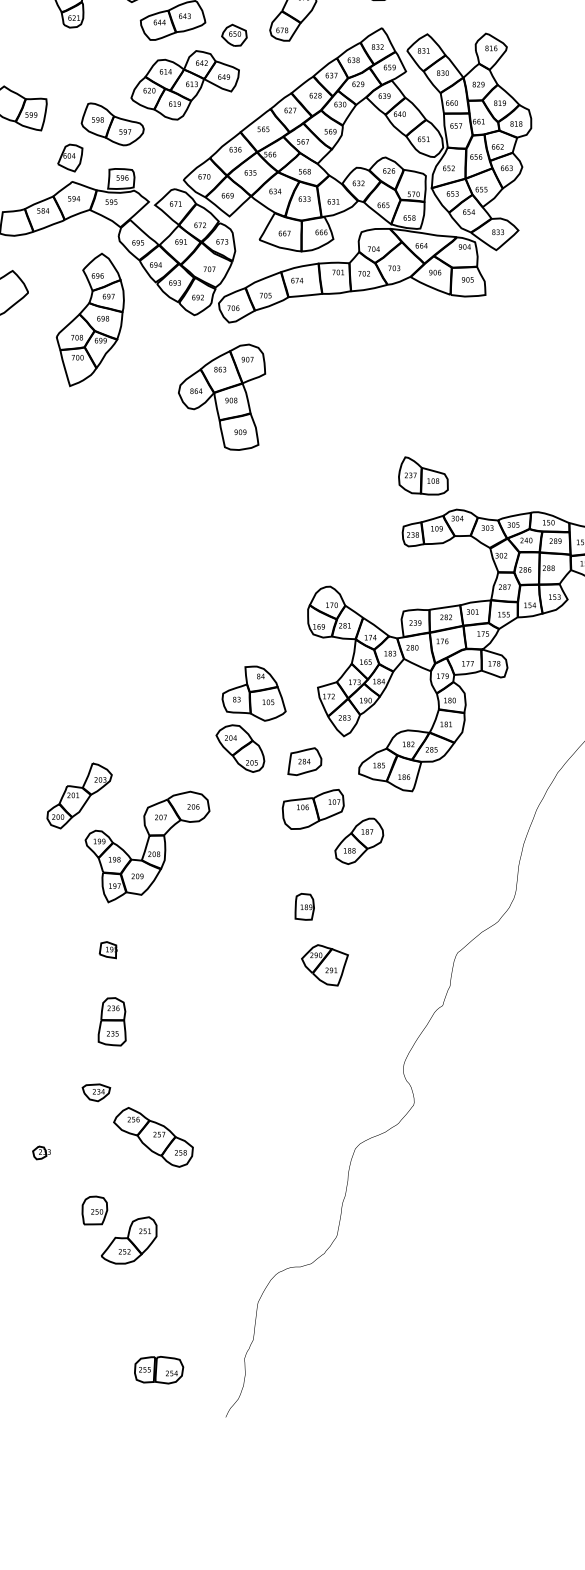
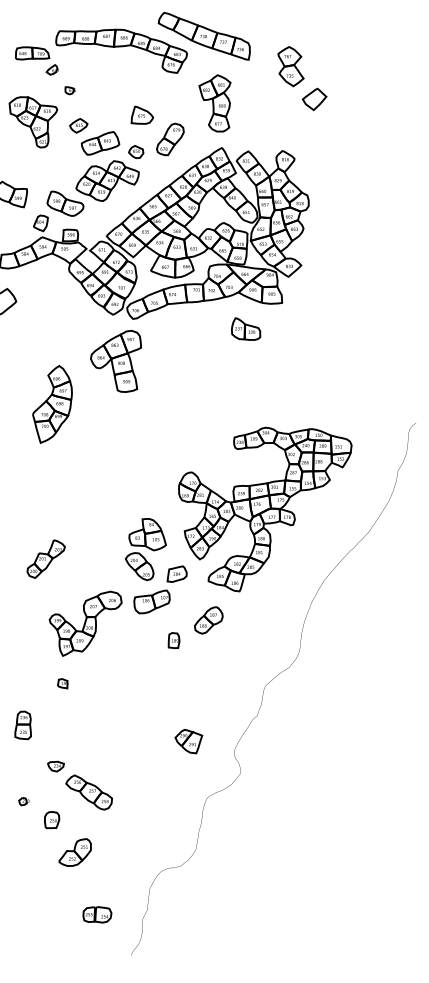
part: (90, 320) -> (52, 404), moved
part: (221, 395) -> (115, 360), moved
part: (424, 474) -> (246, 328), moved
part: (78, 794) -> (45, 558), moved
part: (312, 808) -> (151, 601), moved
part: (303, 906) -> (173, 640), moved
part: (324, 965) -> (188, 741), moved
part: (111, 1021) -> (22, 725), moved
part: (95, 1211) -> (52, 820), moved
part: (159, 1369) -> (97, 914), moved

